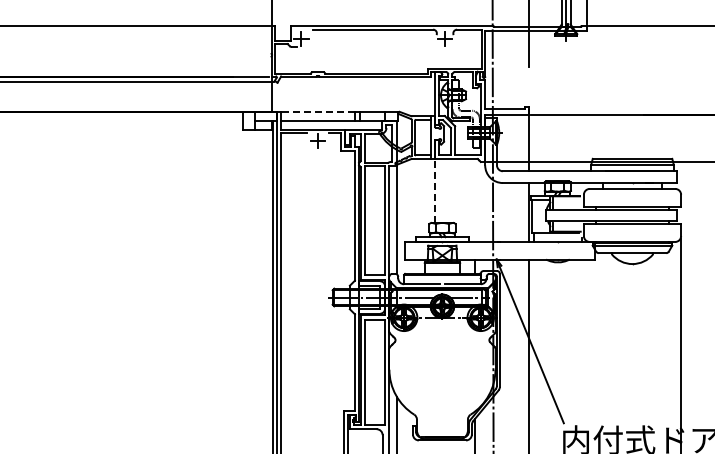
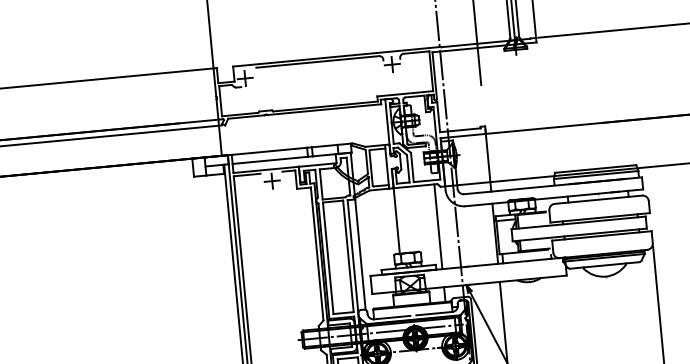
line: (316, 111) -> (267, 151), dashed -> solid
line: (435, 190) -> (397, 220), dashed -> solid
line: (474, 200) -> (438, 226), added

